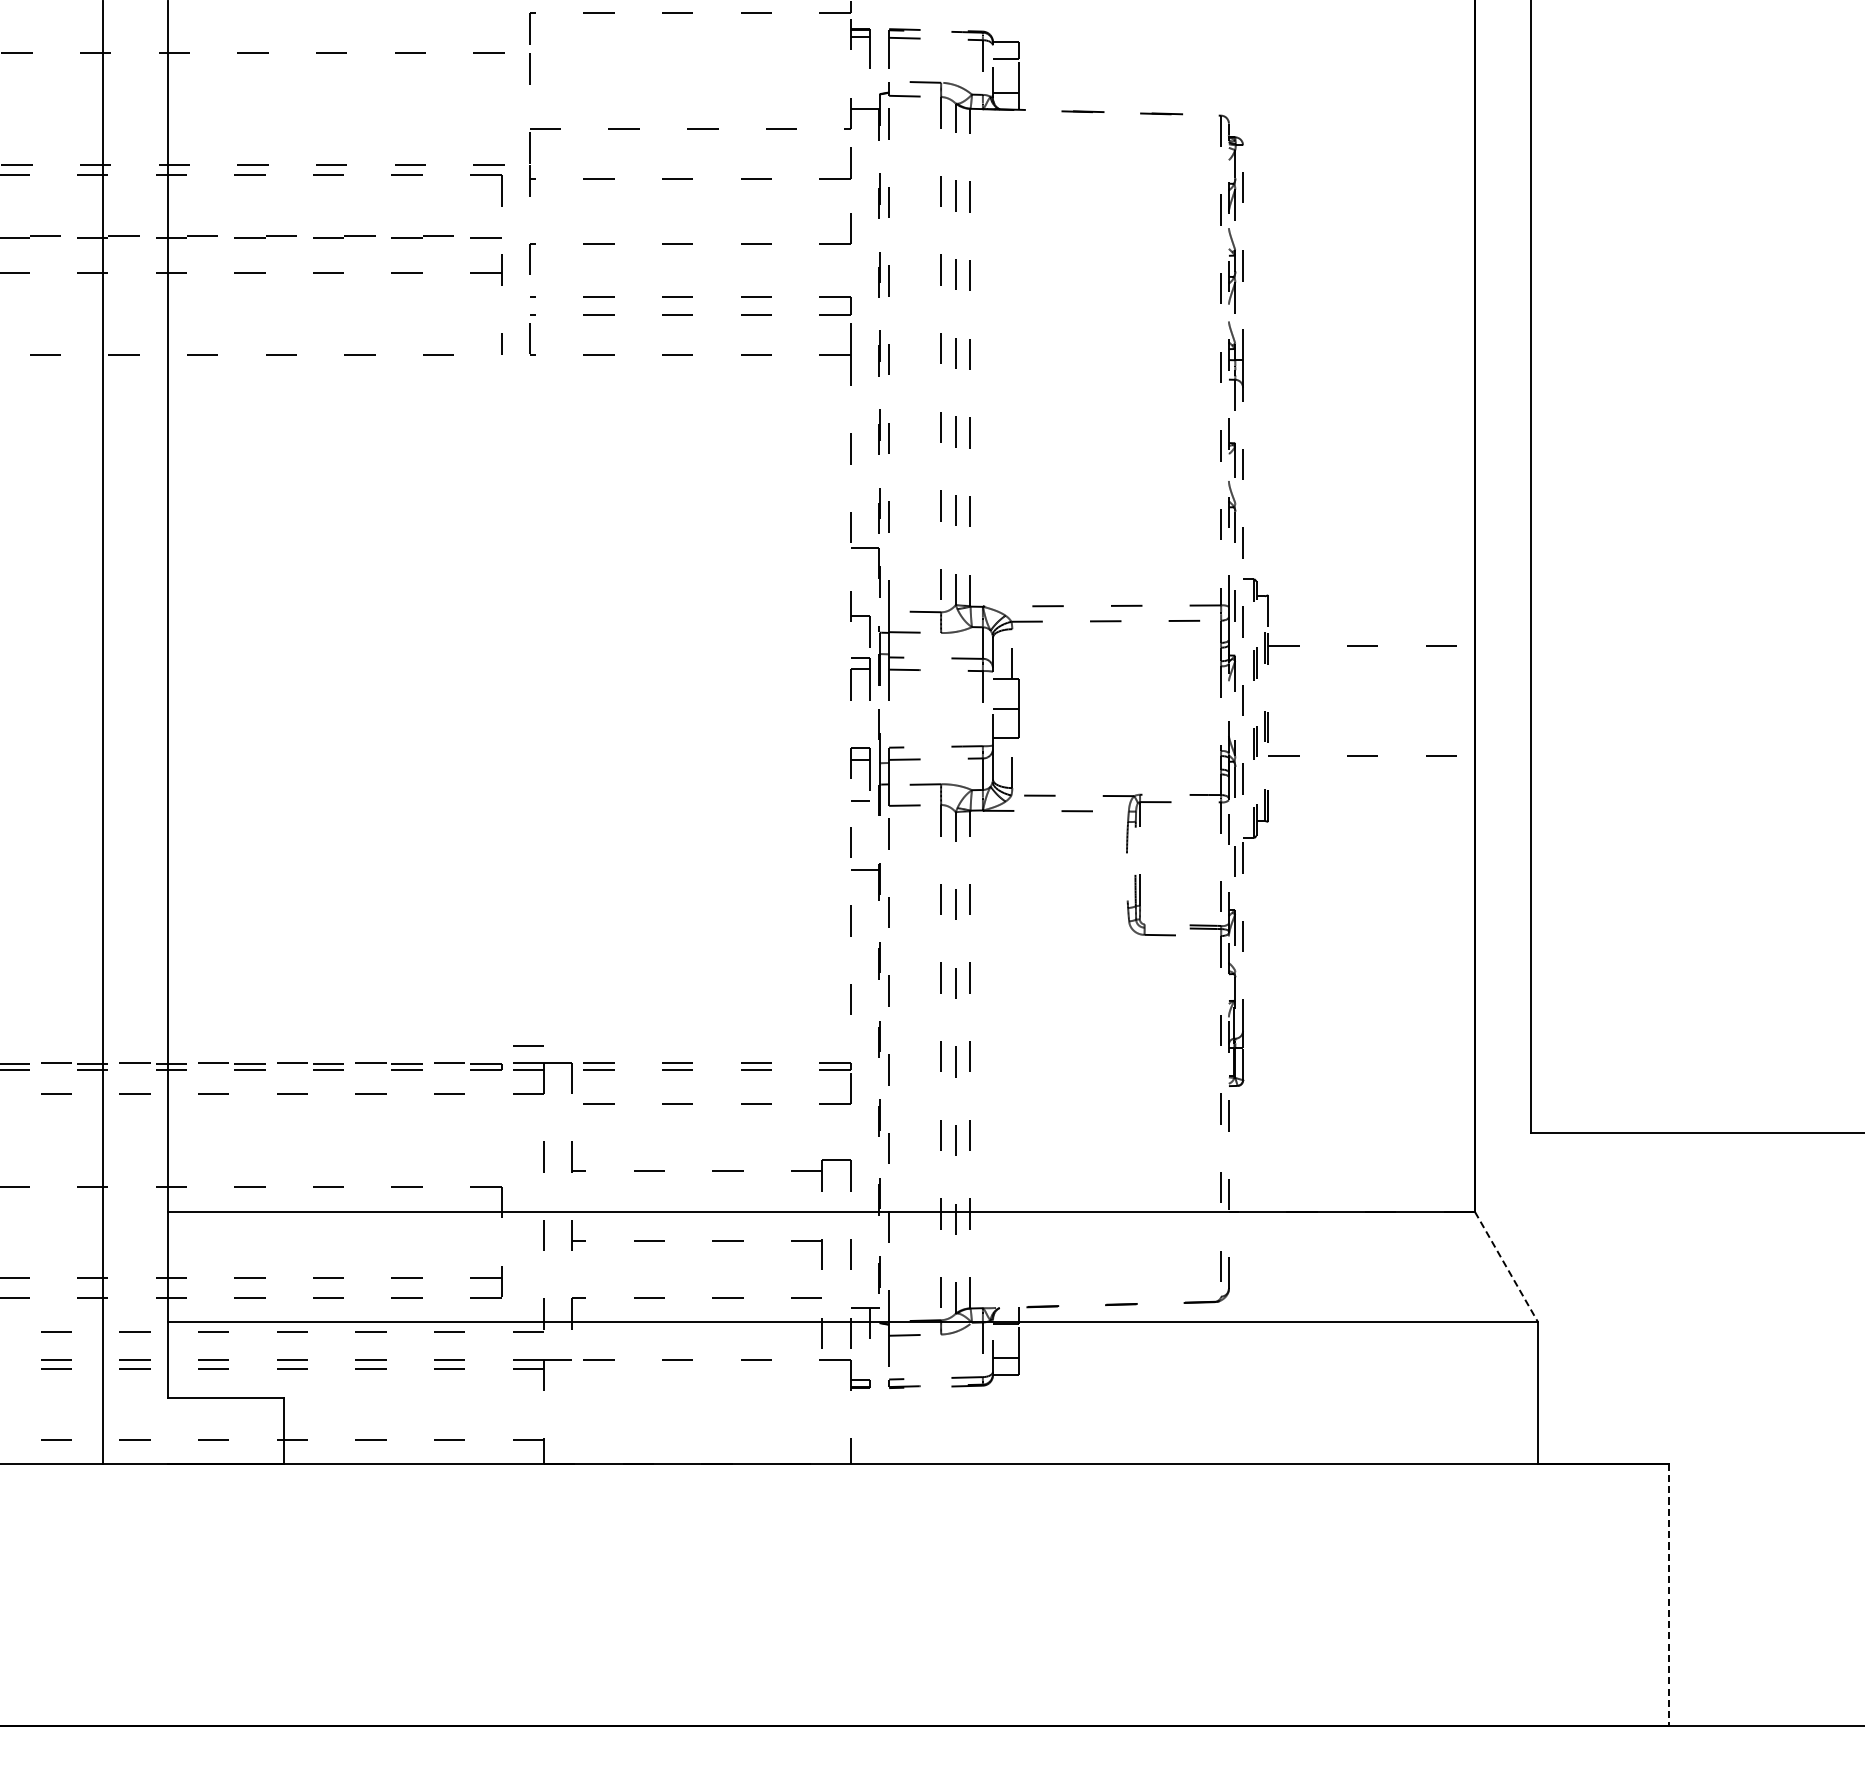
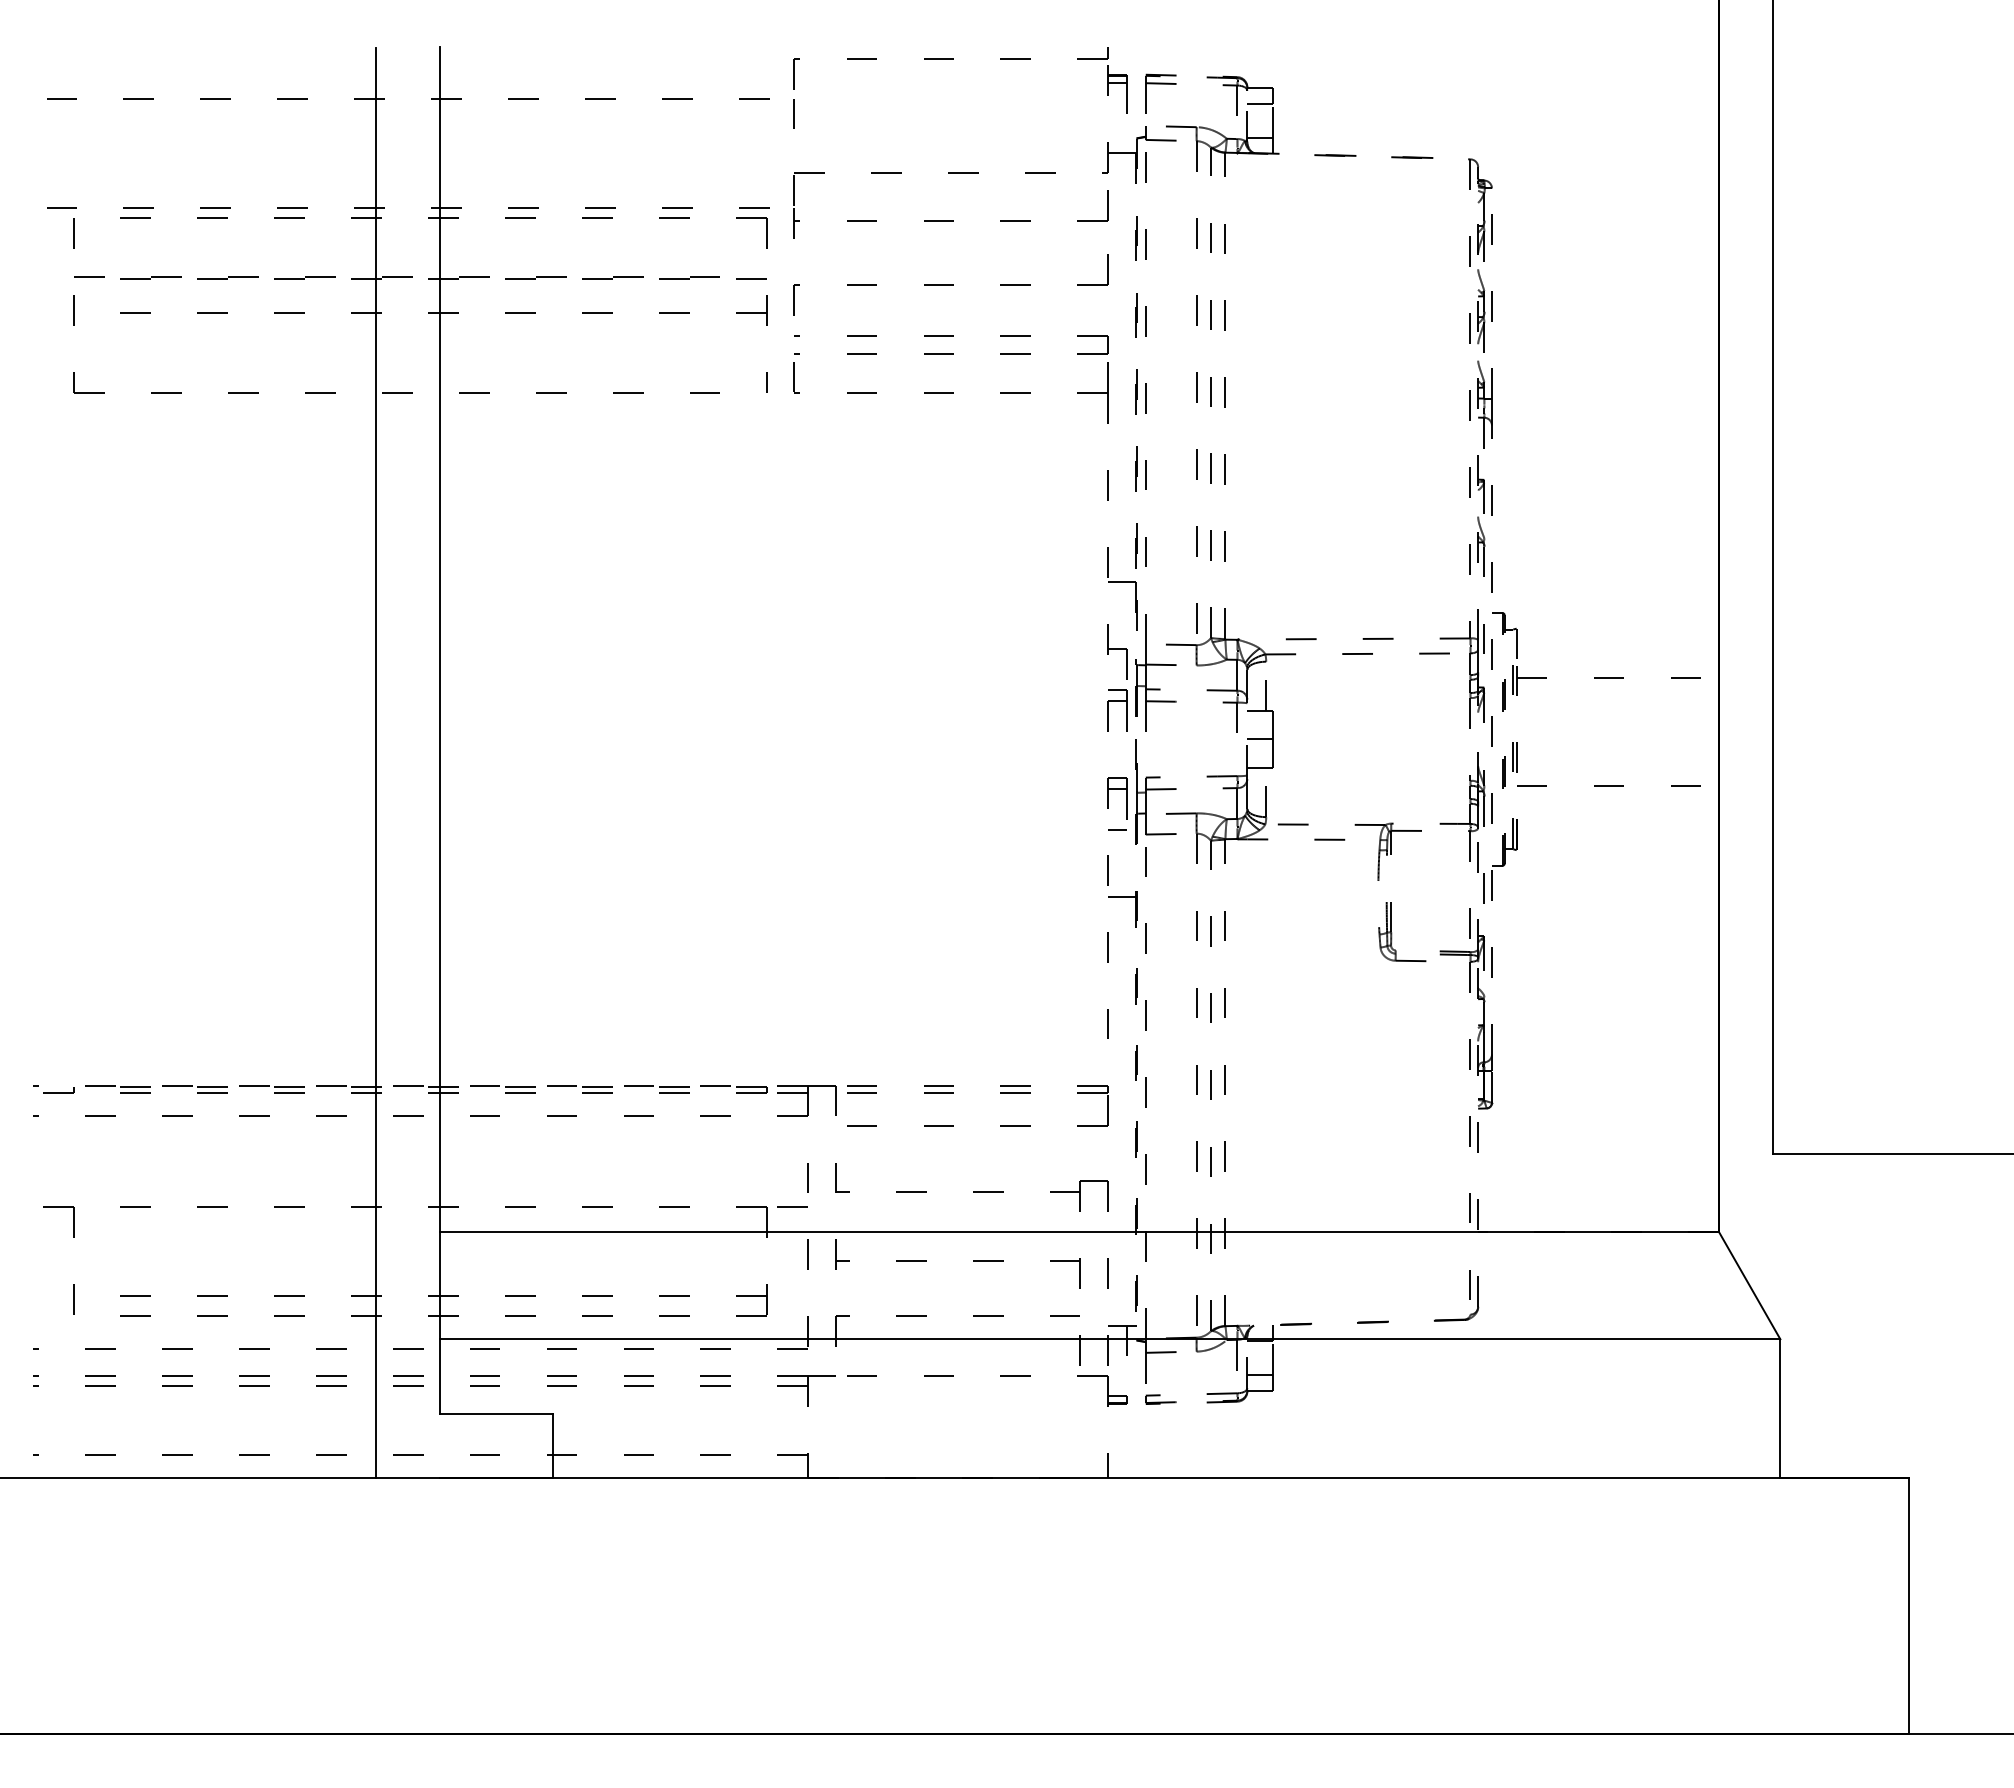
line: (527, 1045) -> (792, 1206), moved
line: (1506, 1266) -> (1749, 1285), dashed -> solid
line: (1668, 1595) -> (1908, 1606), dashed -> solid

